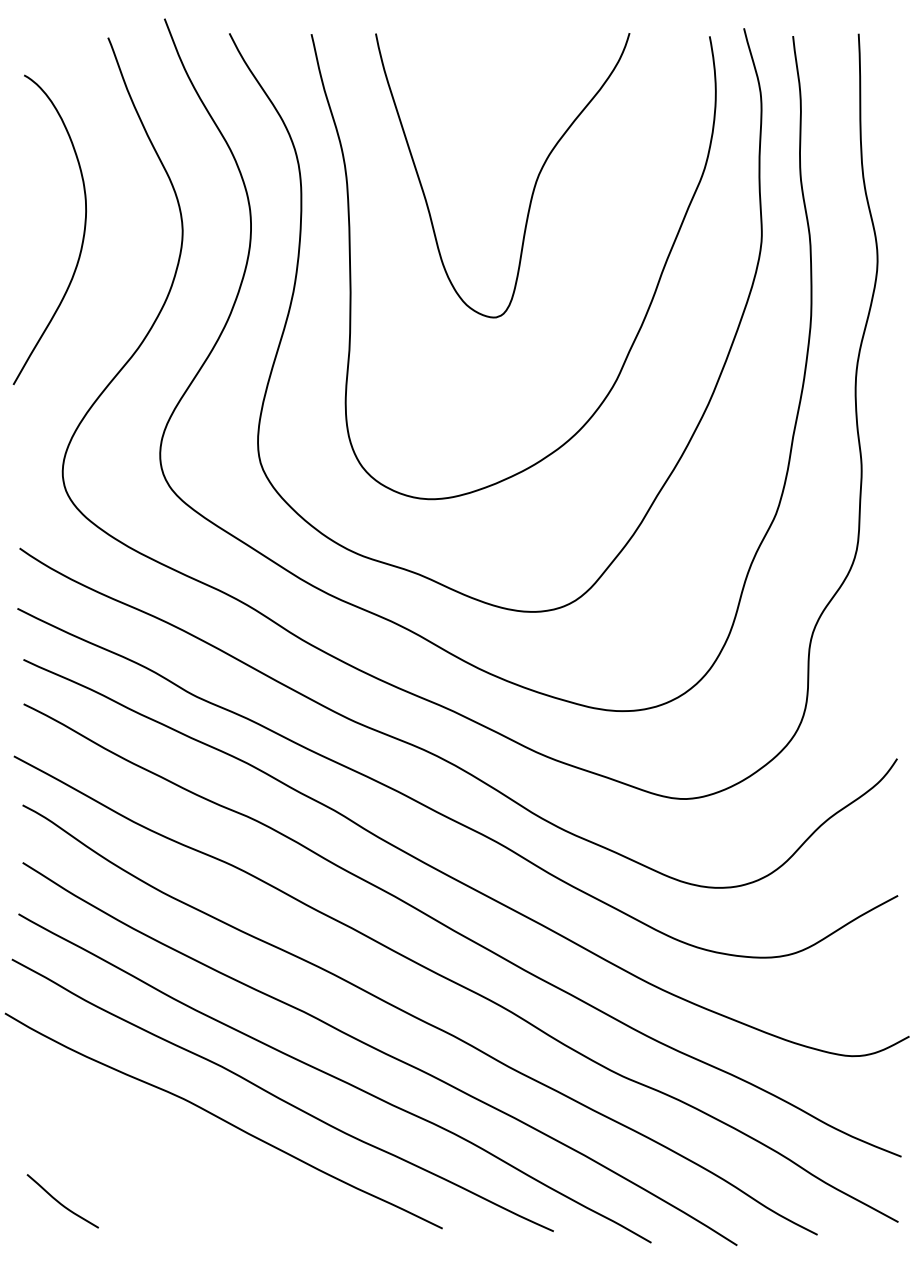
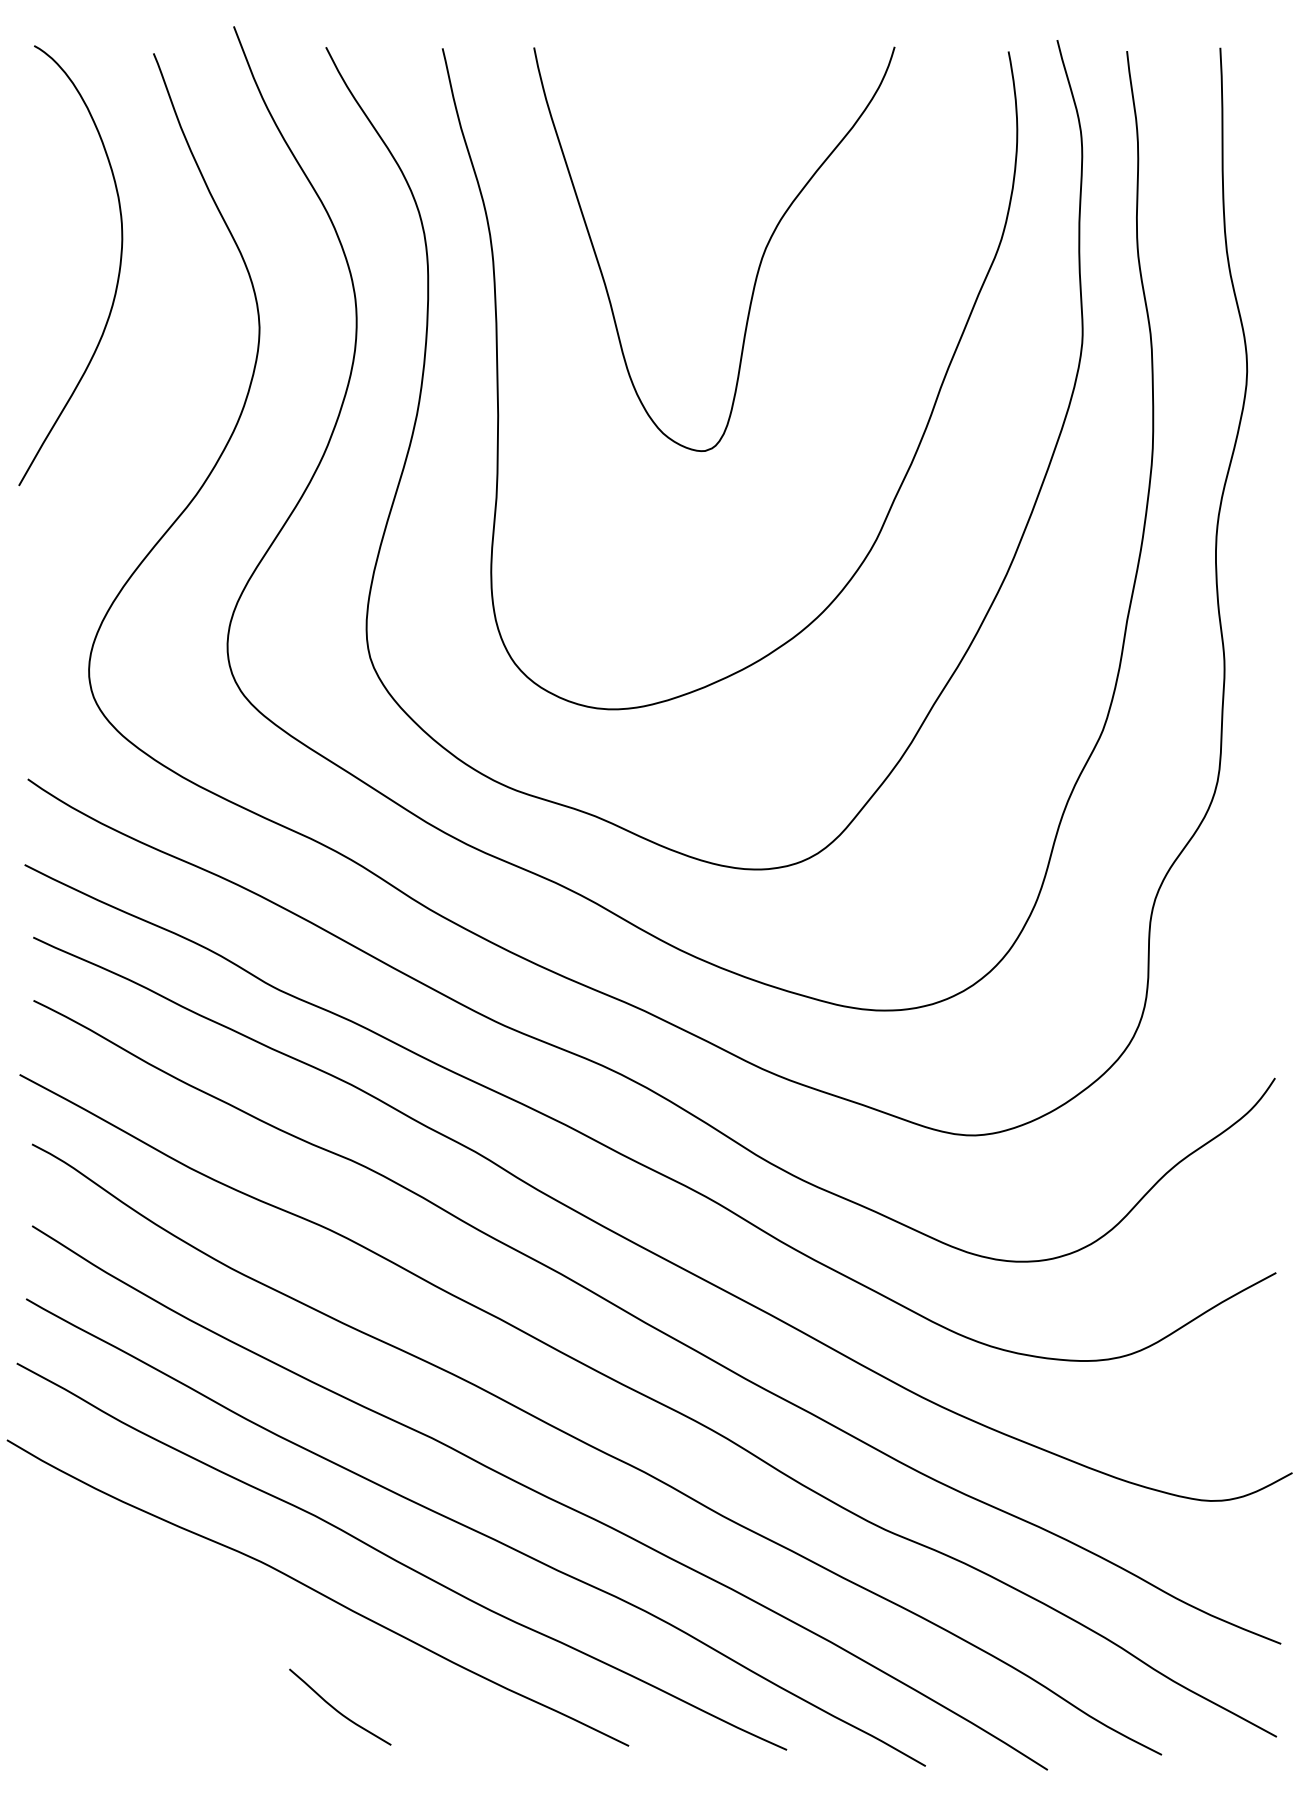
curve: (83, 233) -> (118, 270), moved
curve: (60, 1202) -> (337, 1709), moved

